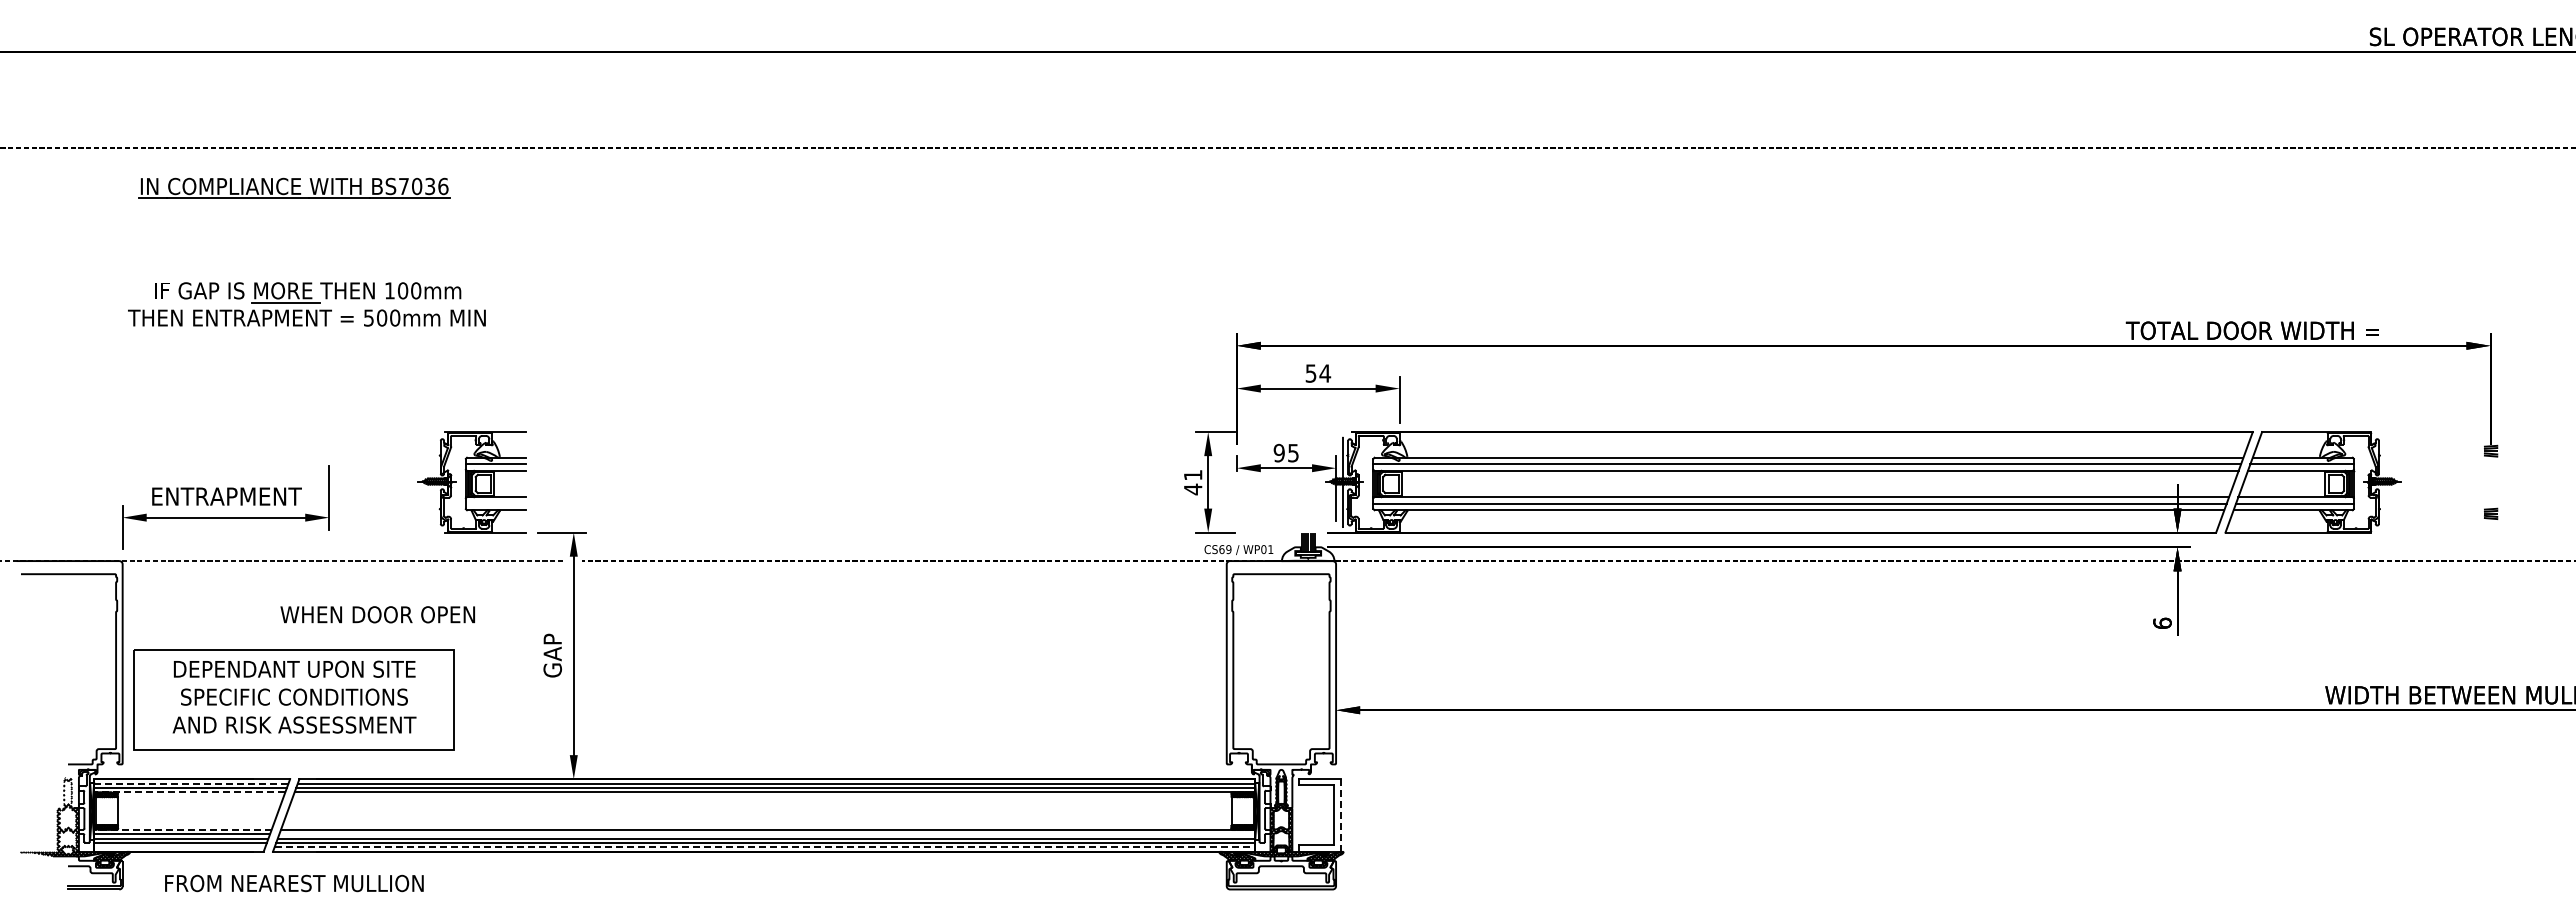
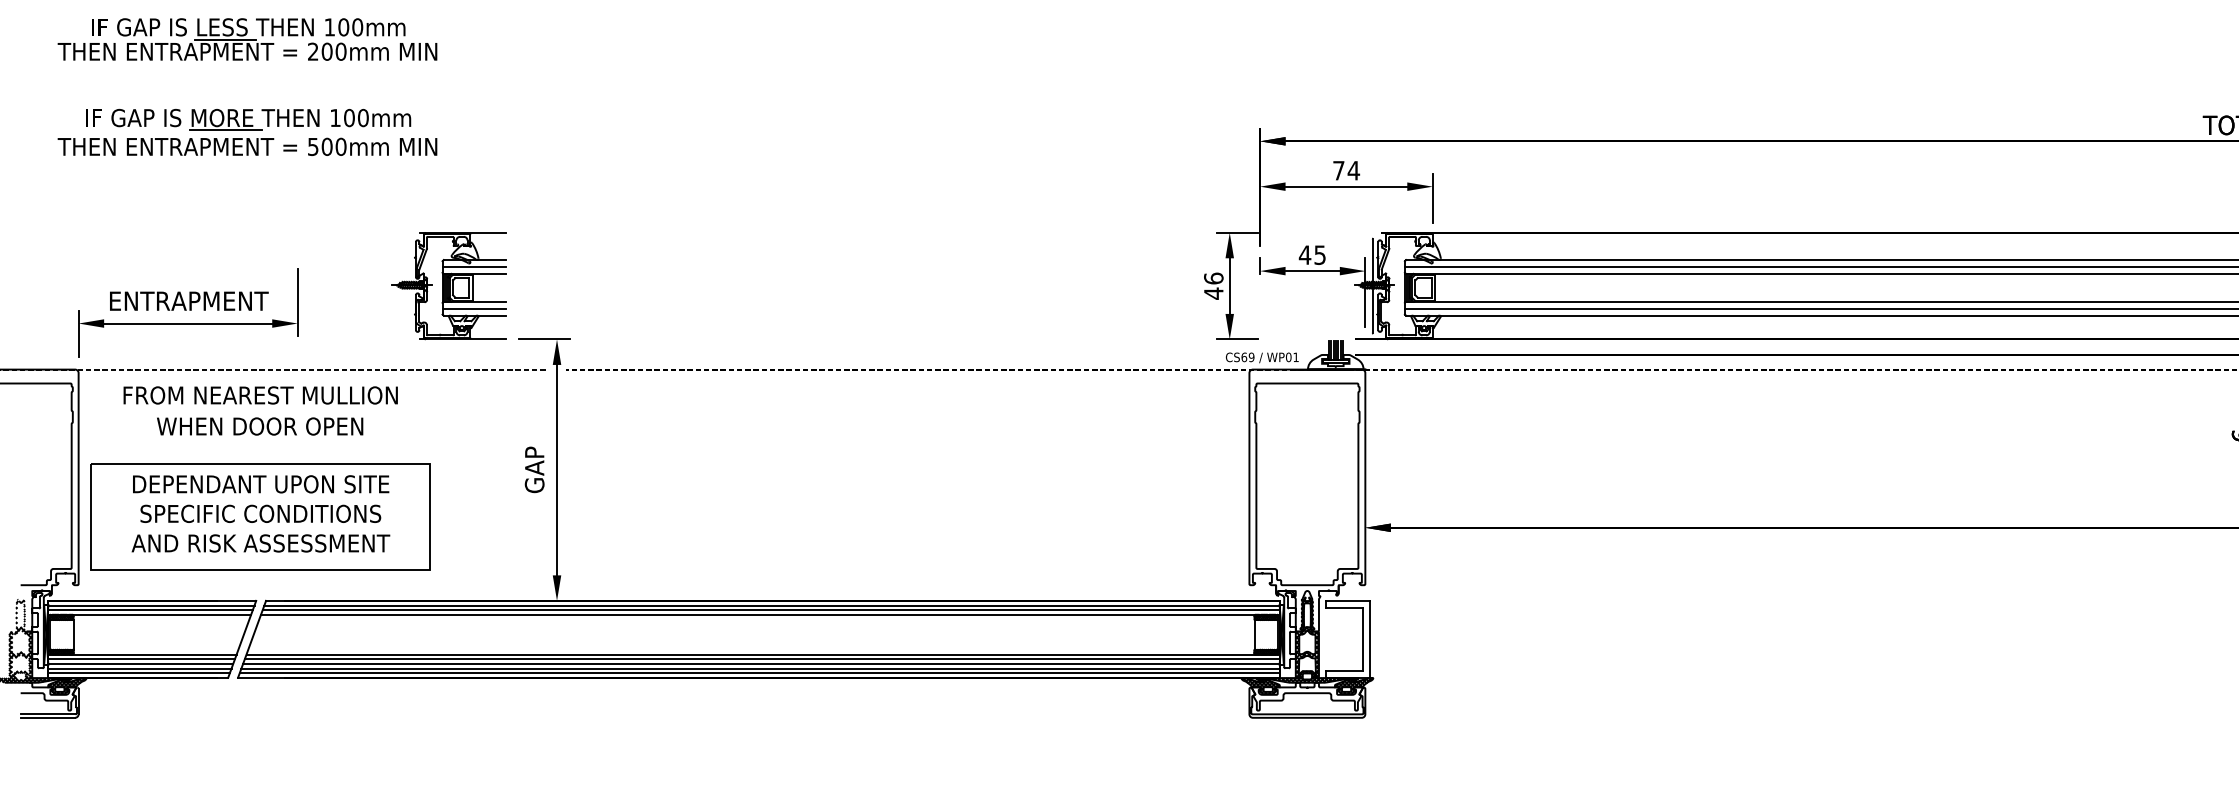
part: (281, 249) -> (247, 39), added
part: (306, 304) -> (247, 132), moved
text: (1310, 373) -> (1338, 170), 54 -> 74
text: (1279, 452) -> (1305, 254), 95 -> 45
text: (1192, 474) -> (1213, 277), 41 -> 46
line: (495, 503) -> (473, 308), added
text: (377, 614) -> (259, 426), moved
line: (191, 783) -> (151, 605), dashed -> solid
line: (189, 792) -> (149, 614), dashed -> solid
line: (1340, 814) -> (1370, 638), dashed -> solid
line: (182, 829) -> (142, 654), dashed -> solid
line: (767, 834) -> (762, 659), added
line: (179, 847) -> (138, 673), added
line: (765, 847) -> (760, 673), dashed -> solid
text: (294, 883) -> (260, 395), moved

